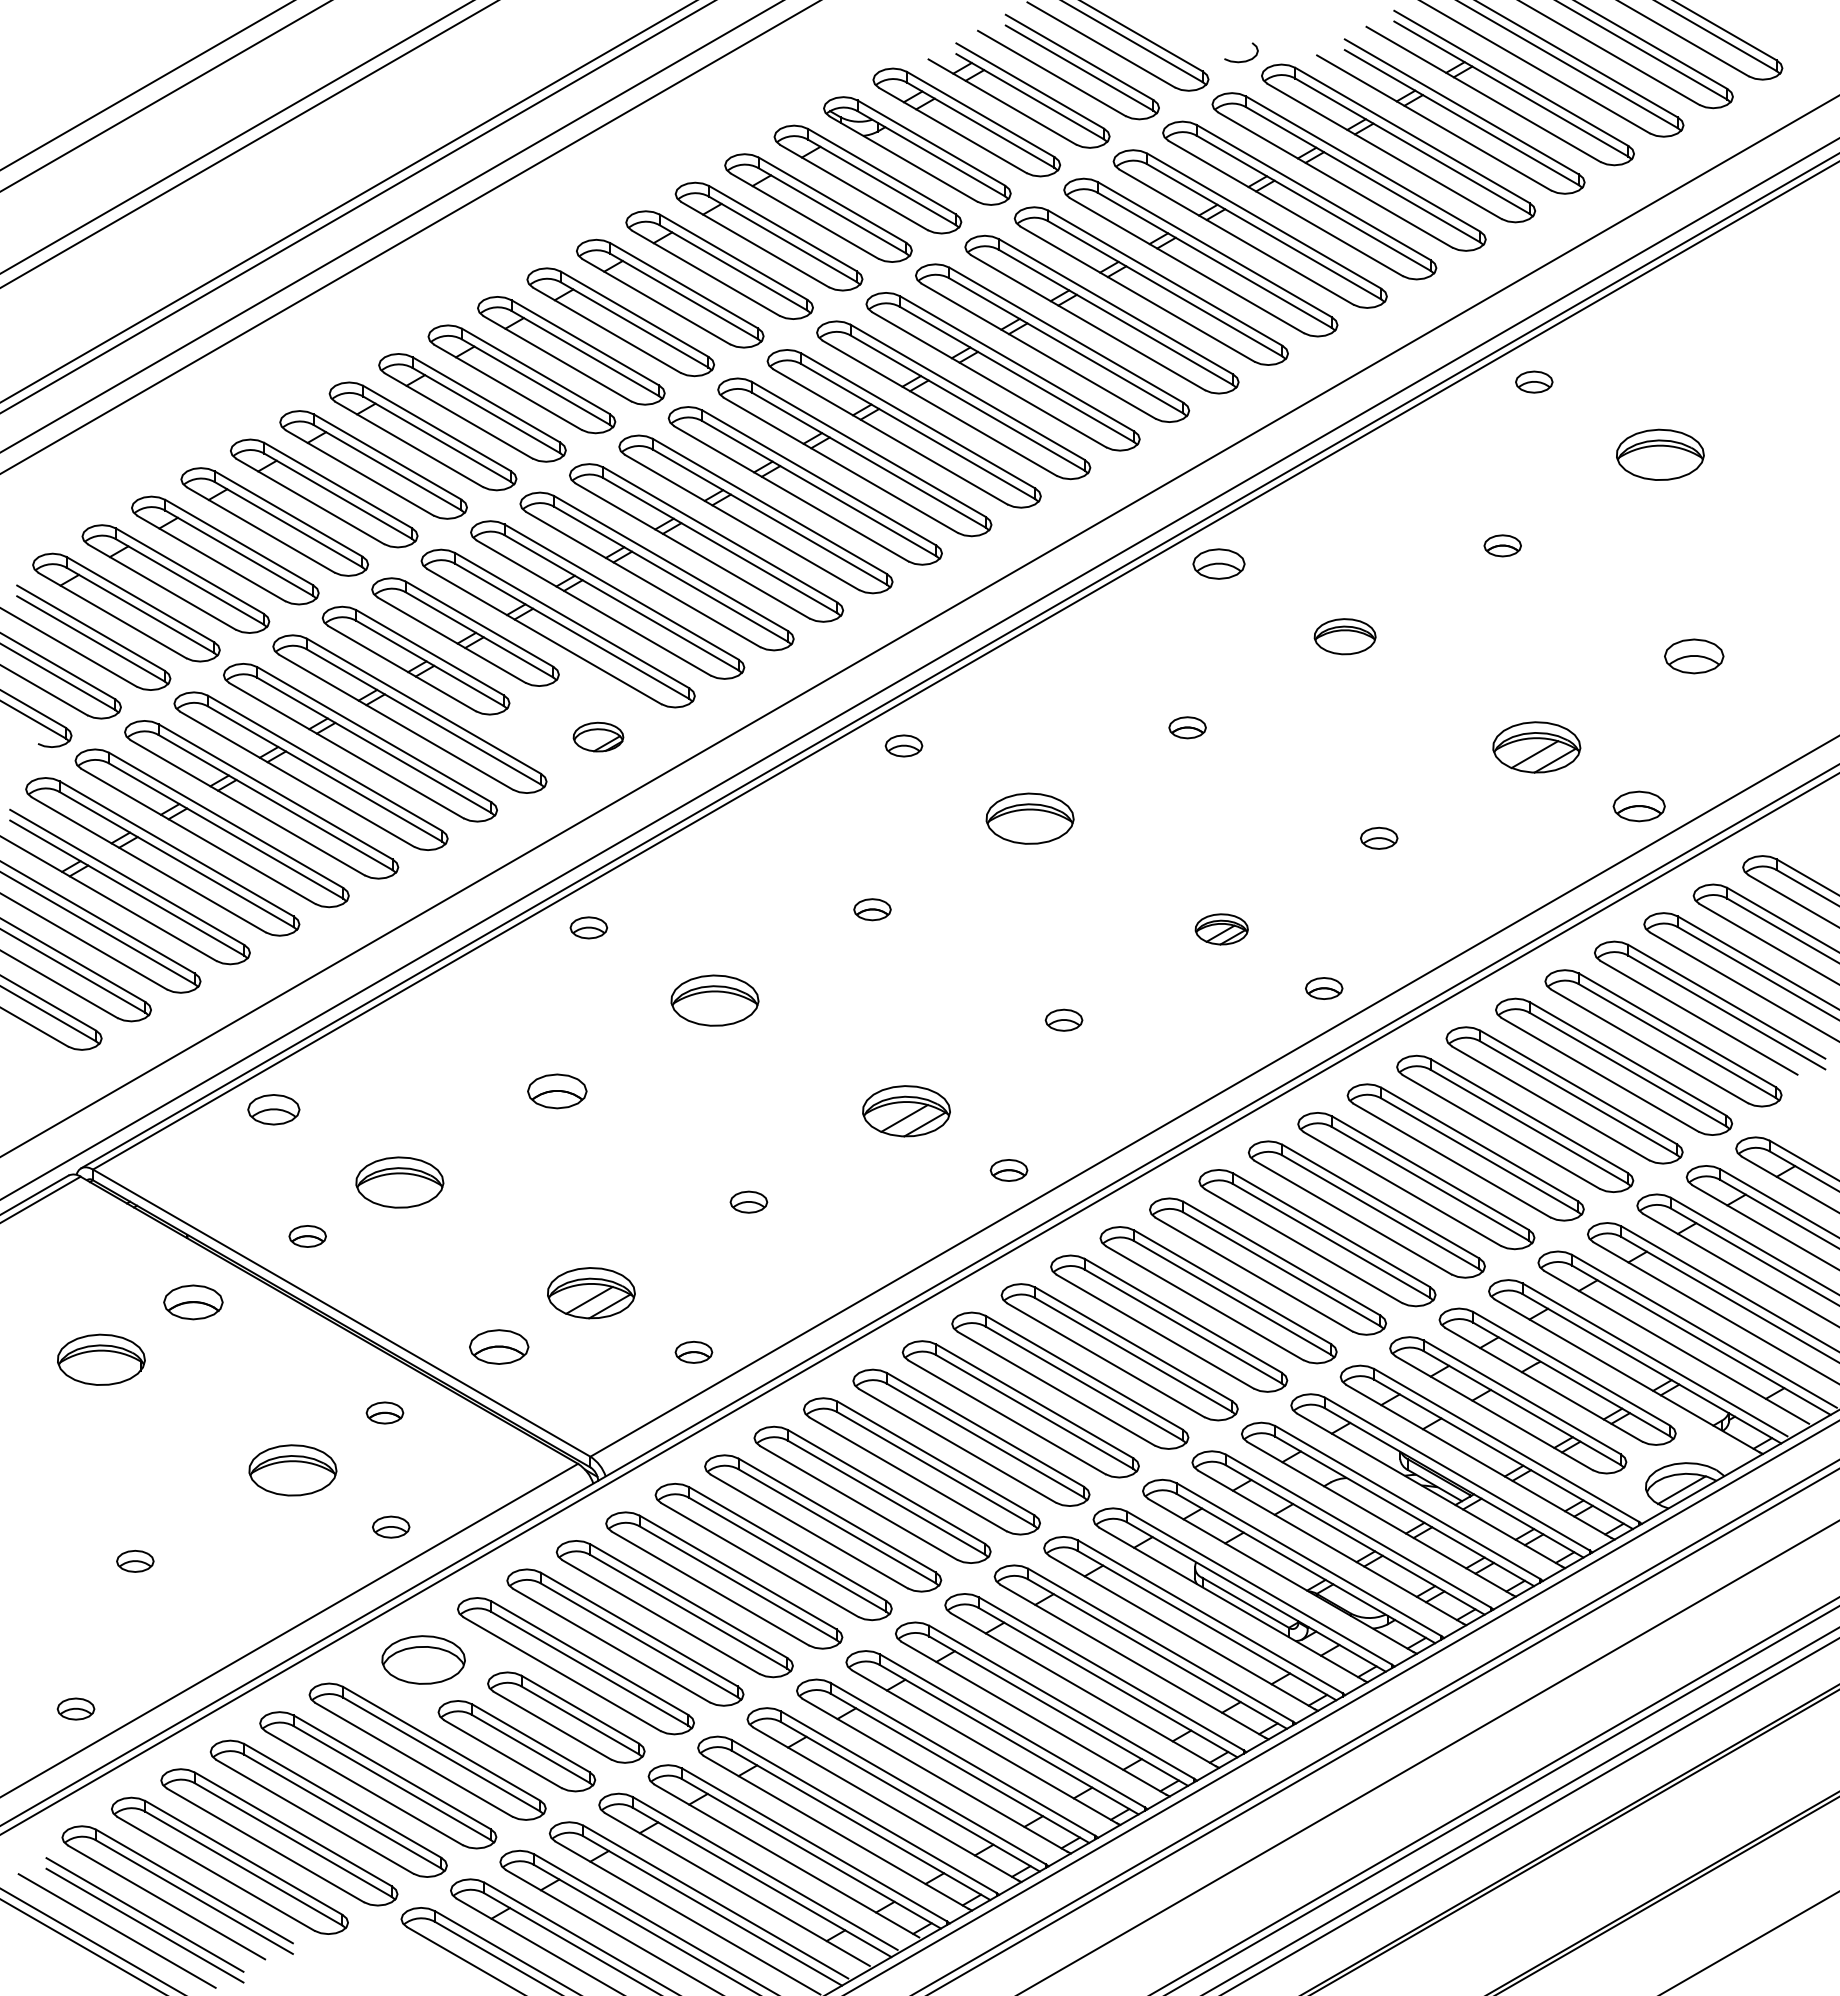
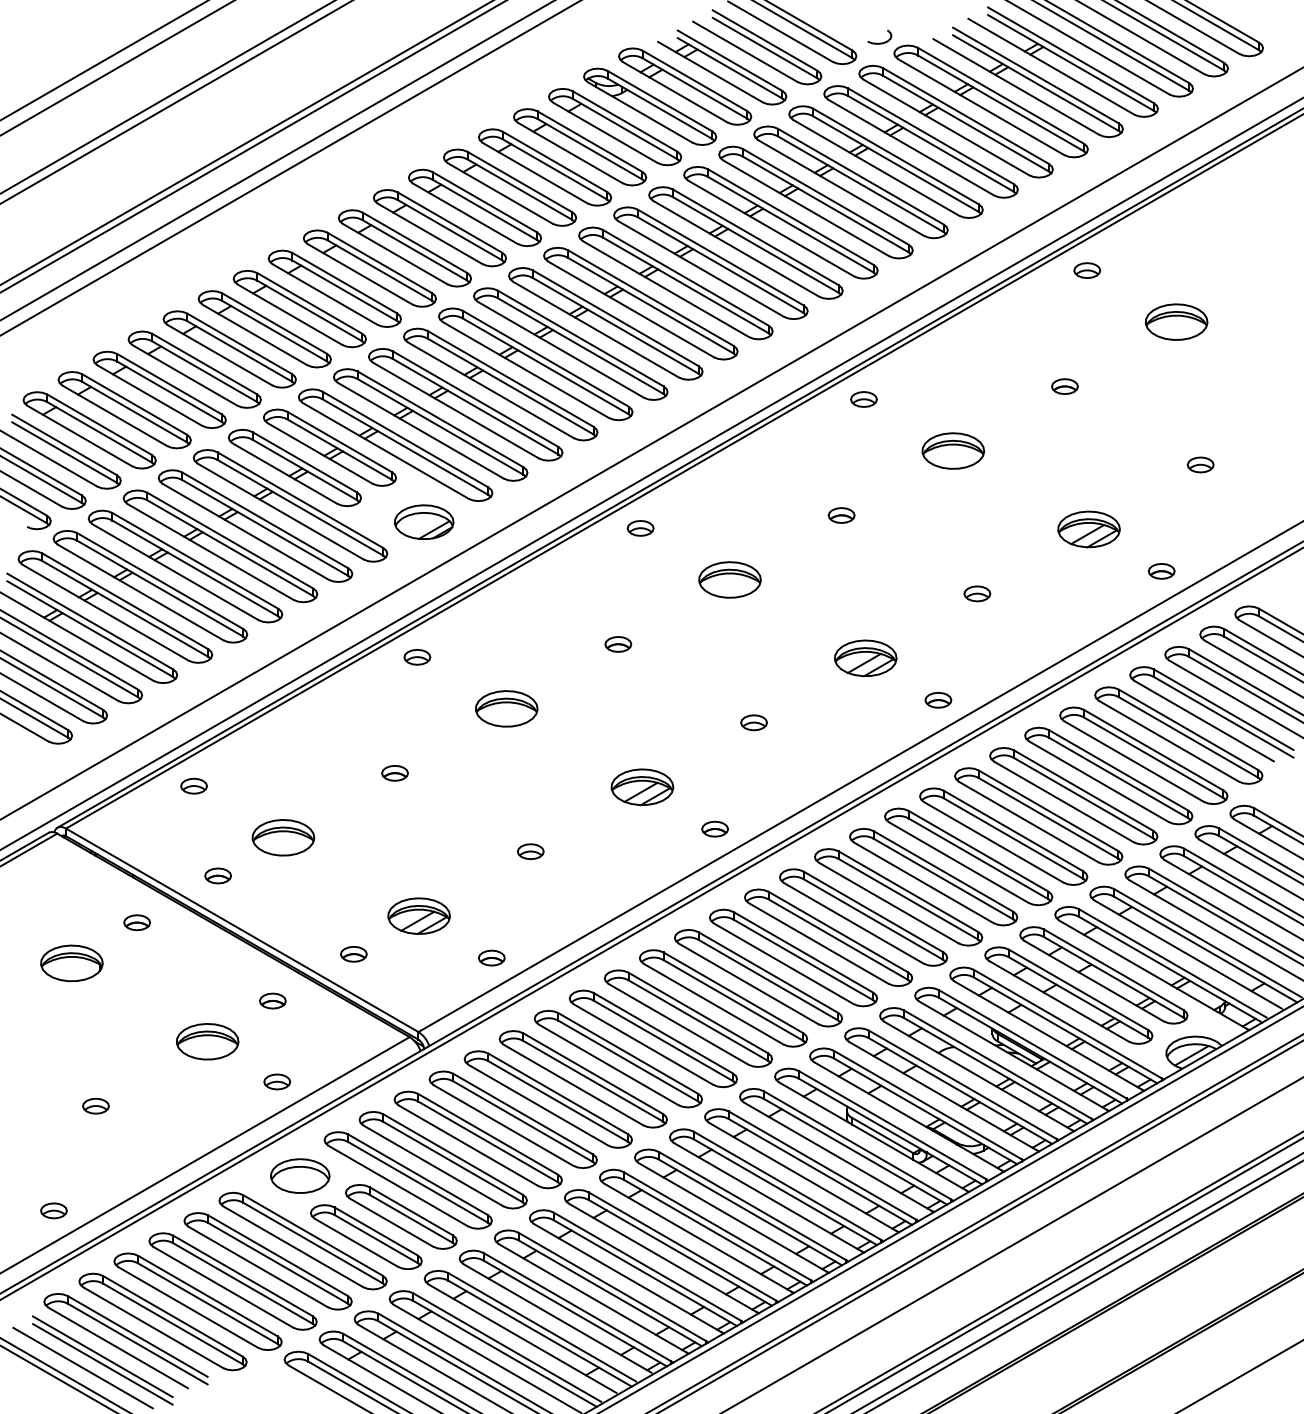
part: (1219, 563) -> (864, 399), size x0.71
part: (1344, 636) -> (952, 450), size x1.43
part: (1694, 656) -> (1200, 465), size x0.62
part: (598, 736) -> (424, 521), size x1.67
part: (1639, 806) -> (1161, 571), size x0.71
part: (1221, 929) -> (865, 658), size x1.67
part: (557, 1091) -> (395, 773), size x0.62
part: (273, 1109) -> (193, 786), size x0.71
part: (193, 1302) -> (137, 922), size x0.62
part: (499, 1346) -> (354, 953), size x0.62

